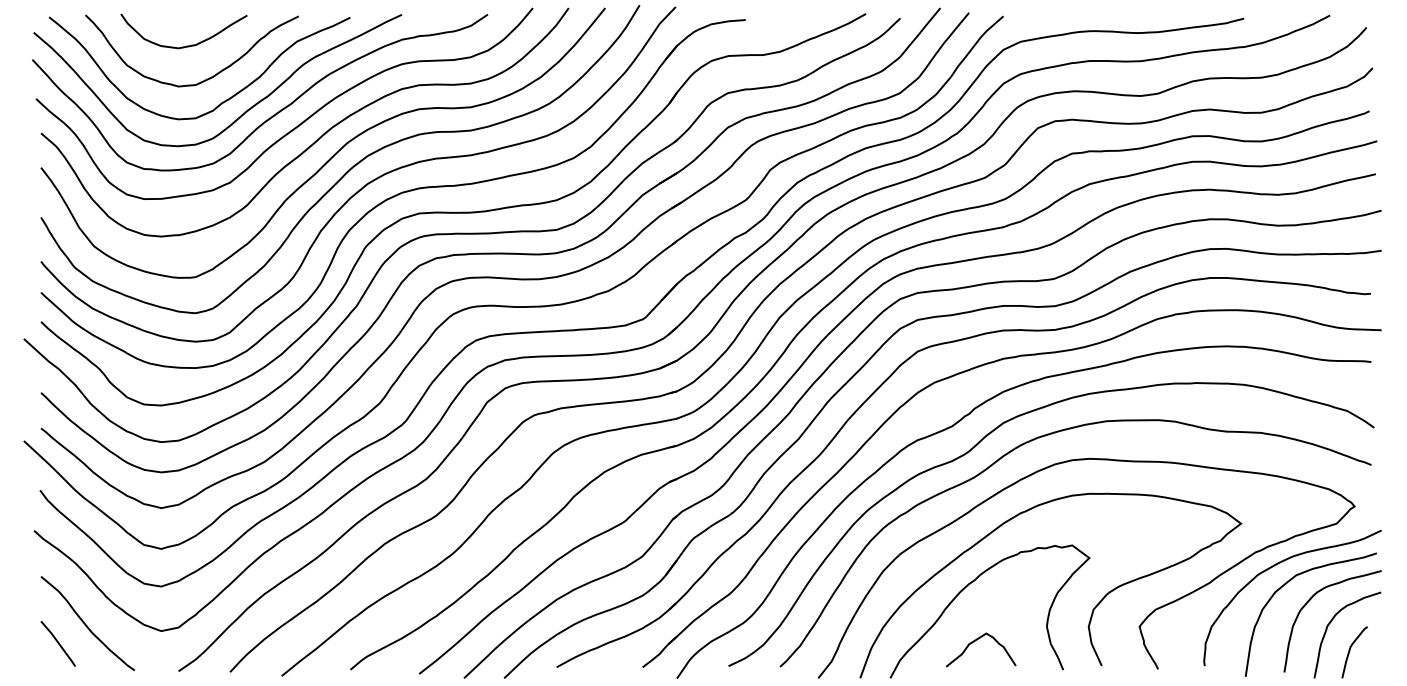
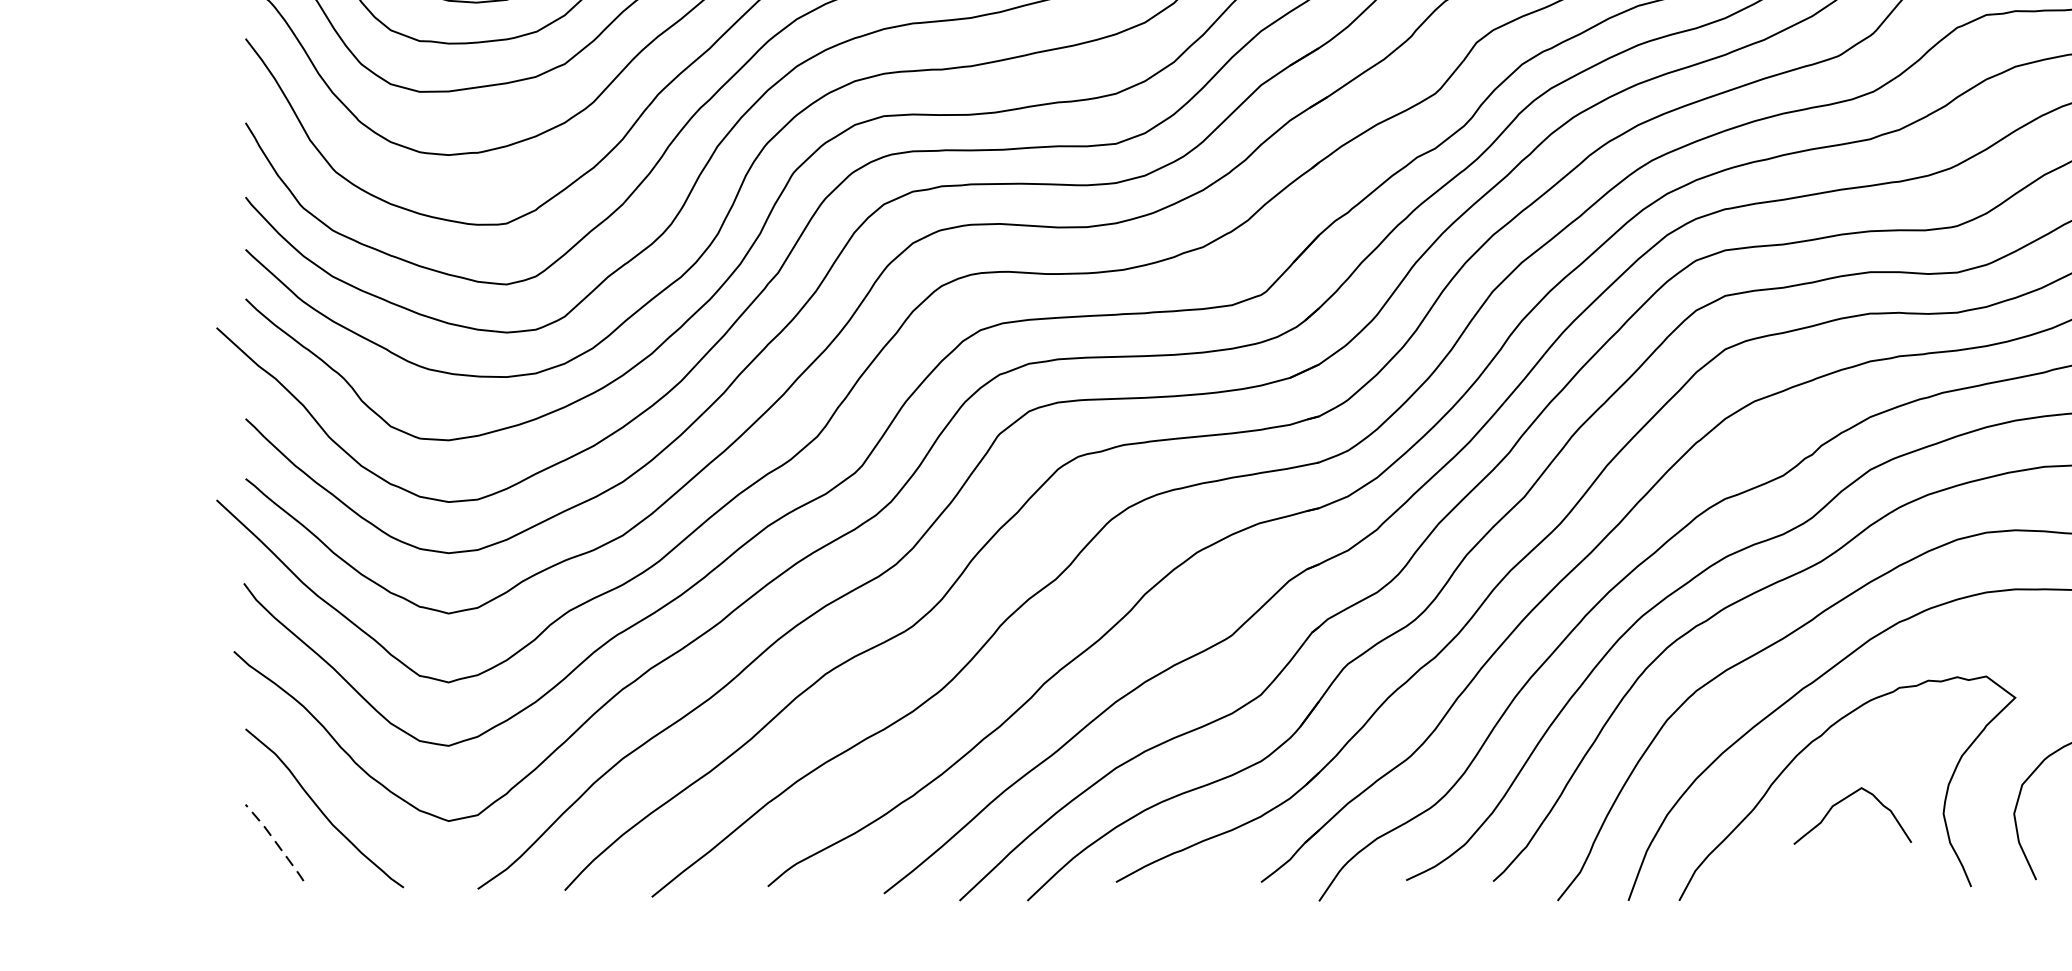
curve: (977, 640) -> (1846, 799), moved
line: (58, 642) -> (275, 840), solid -> dashed

